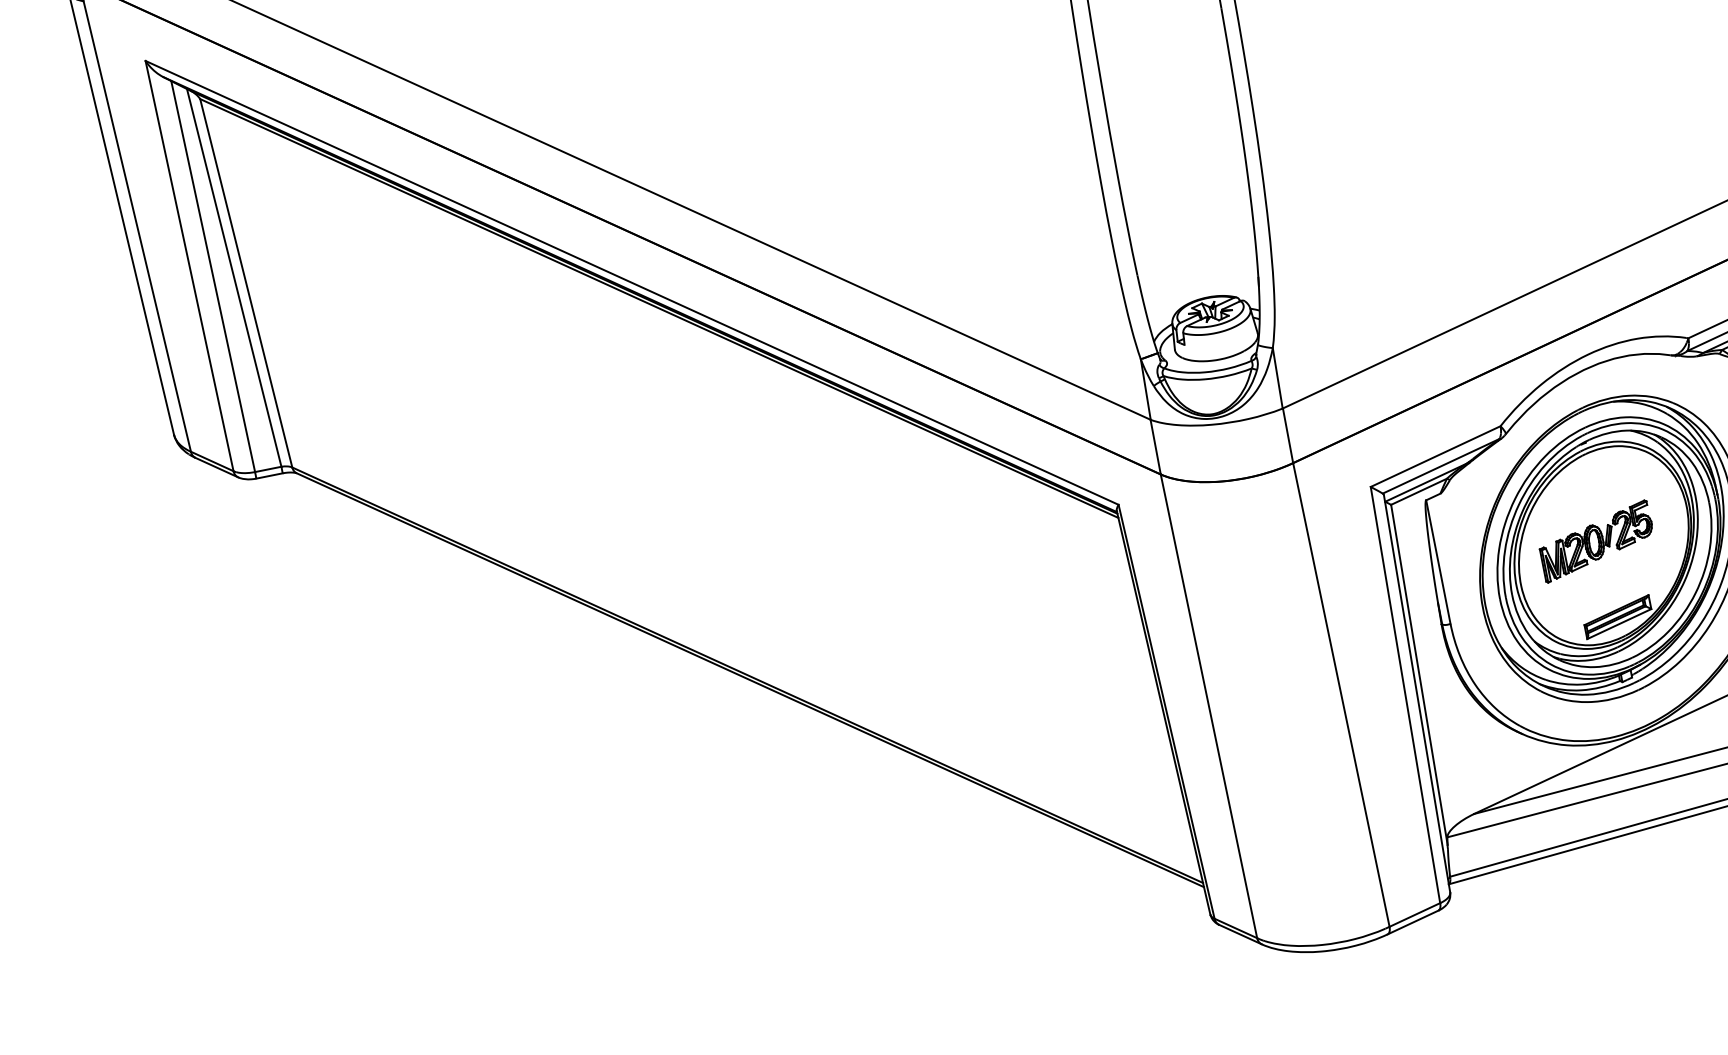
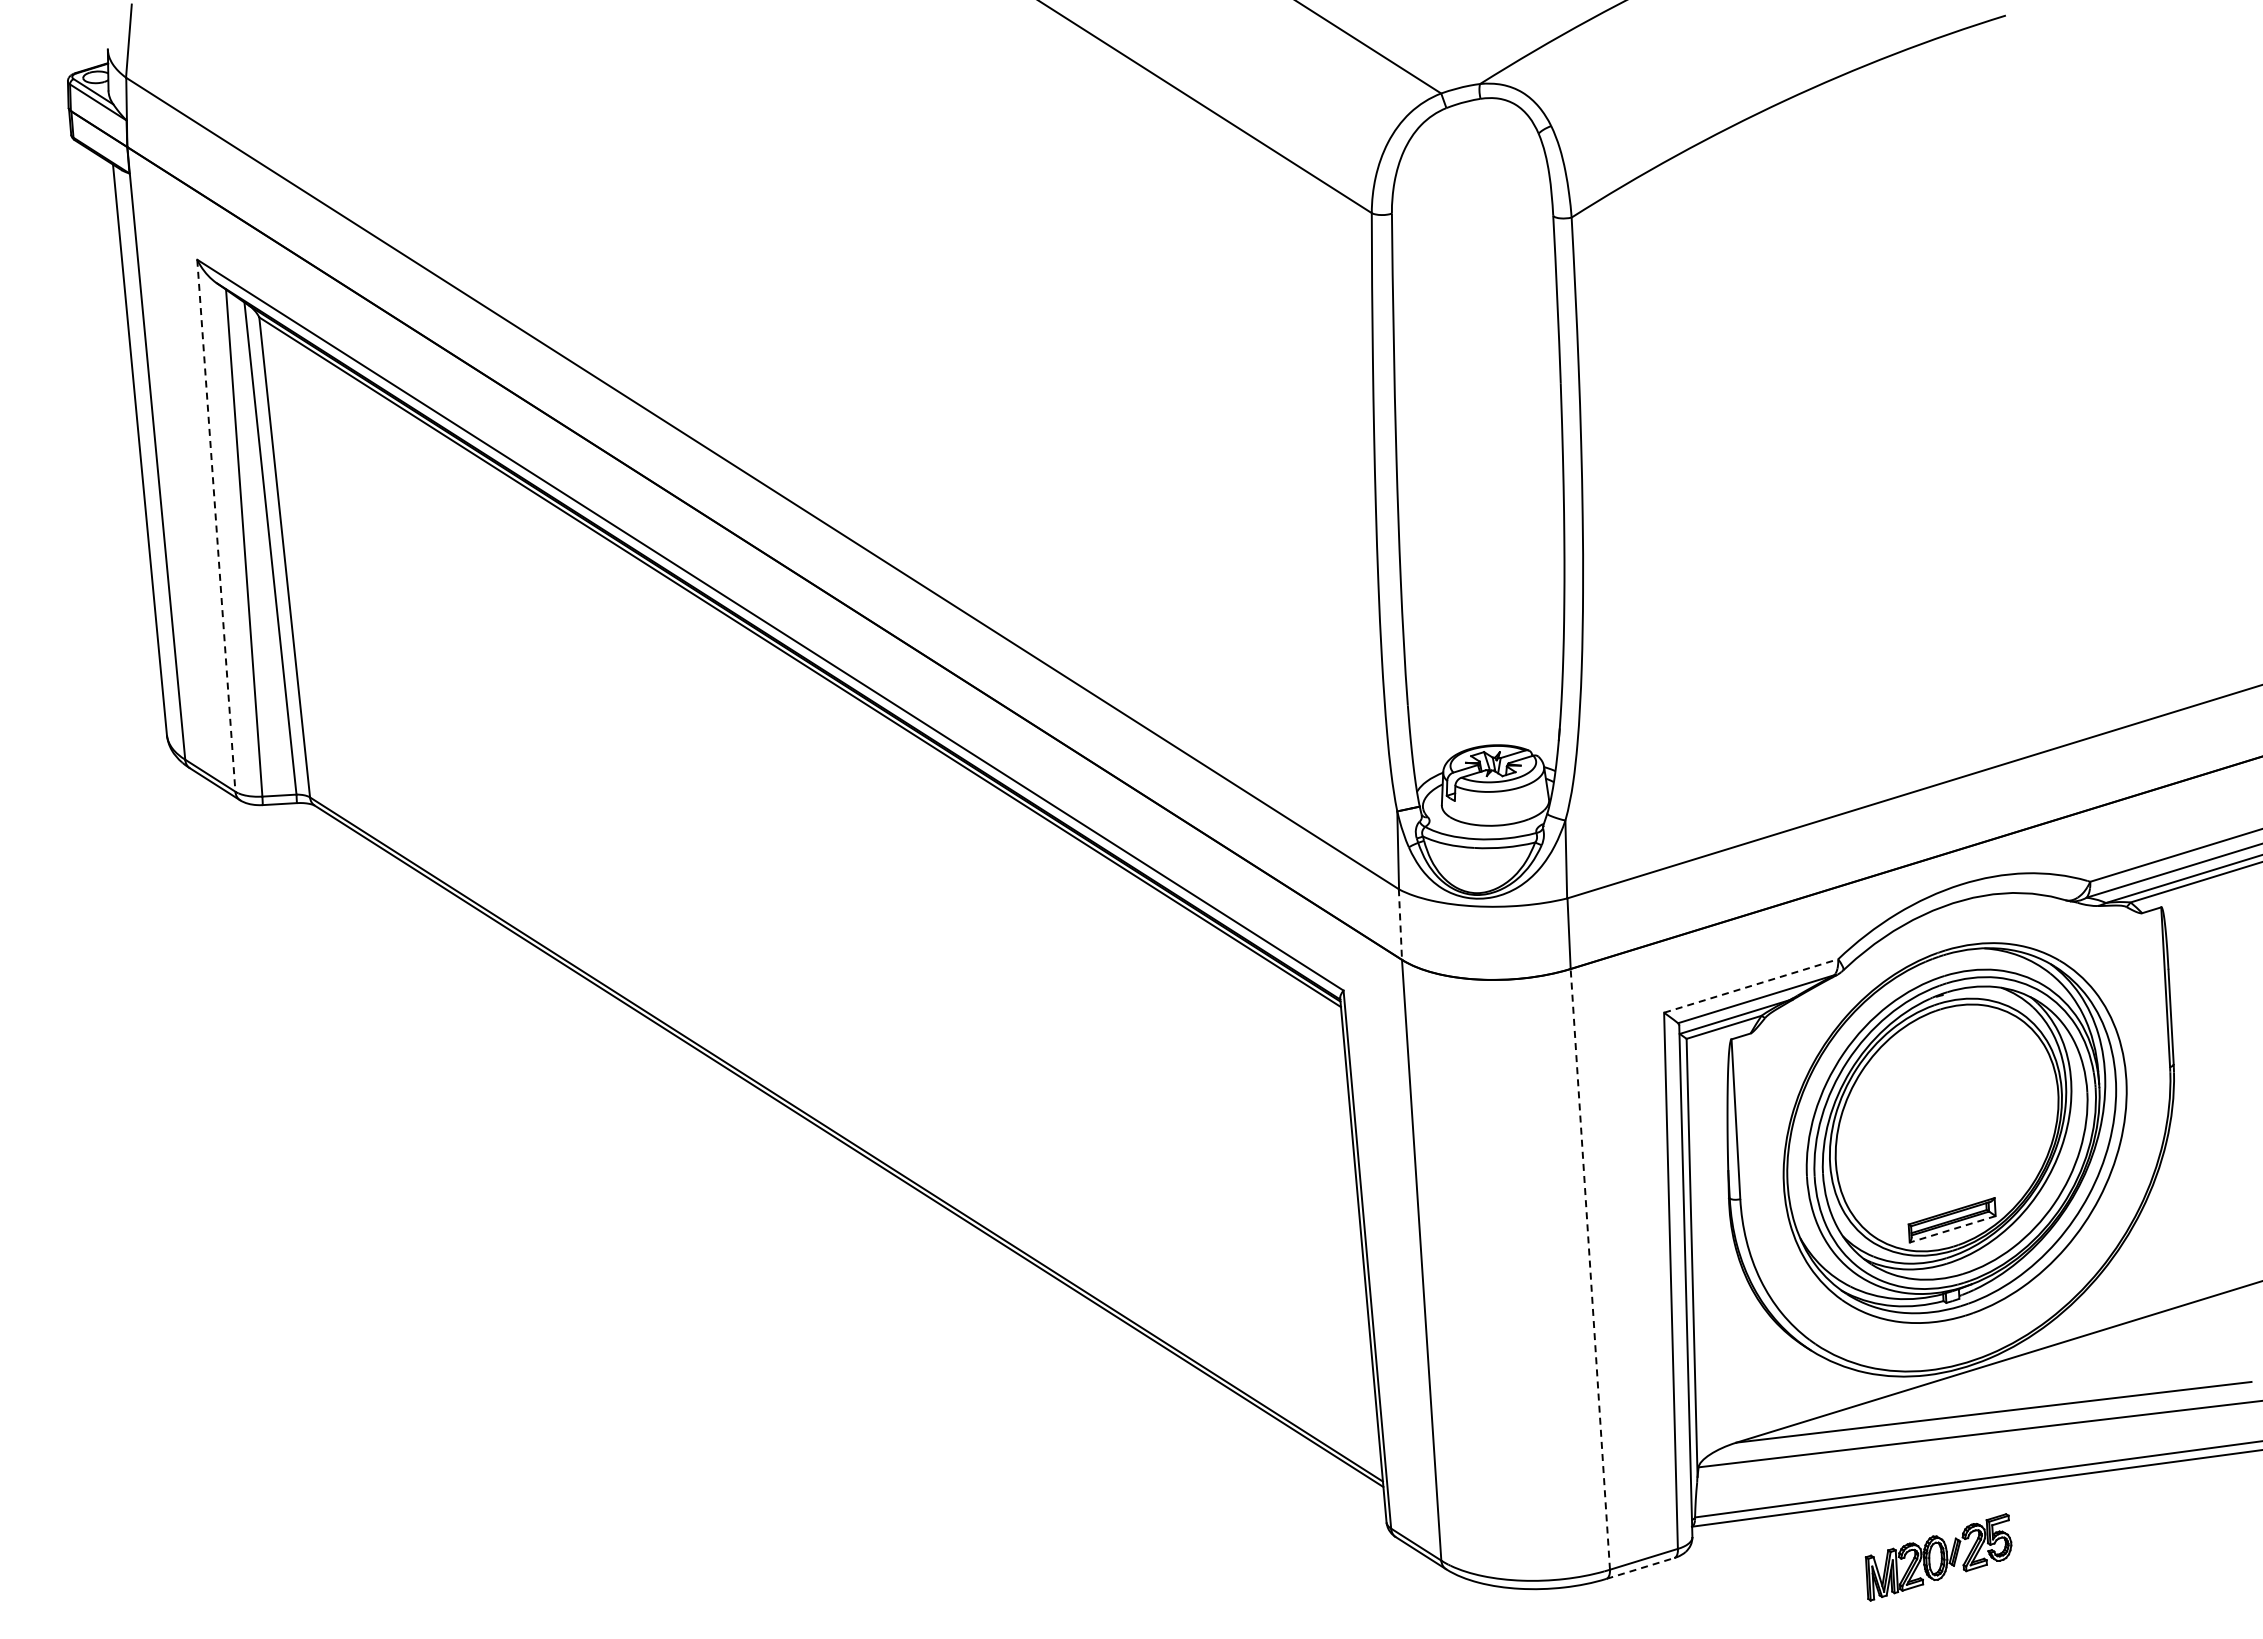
line: (189, 265) -> (216, 525), solid -> dashed
line: (1155, 447) -> (1400, 925), solid -> dashed
line: (1435, 456) -> (1751, 985), solid -> dashed
part: (1596, 541) -> (1938, 1557), moved
line: (1619, 624) -> (1952, 1229), solid -> dashed
line: (1341, 694) -> (1590, 1268), solid -> dashed
line: (1413, 922) -> (1640, 1568), solid -> dashed

